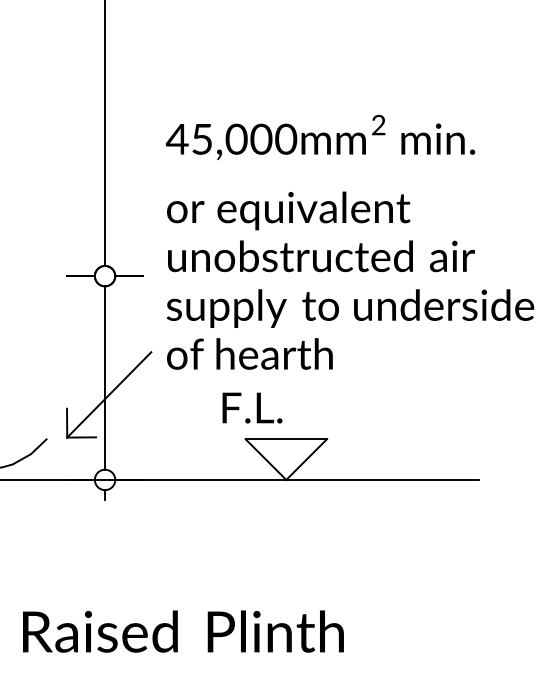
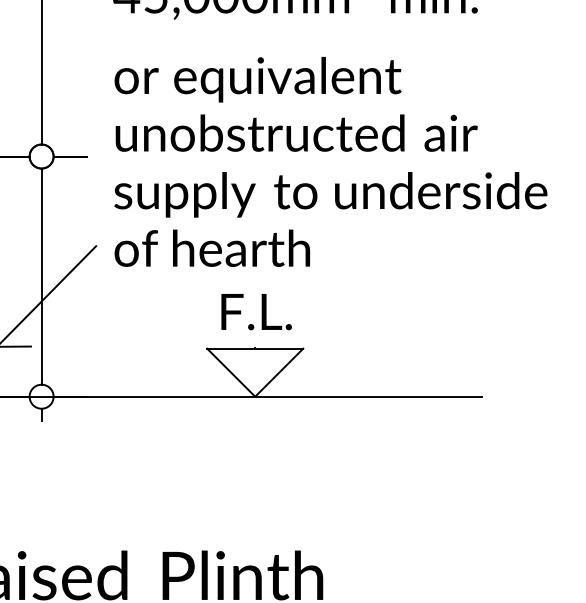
text: (252, 407) -> (256, 311), moved

